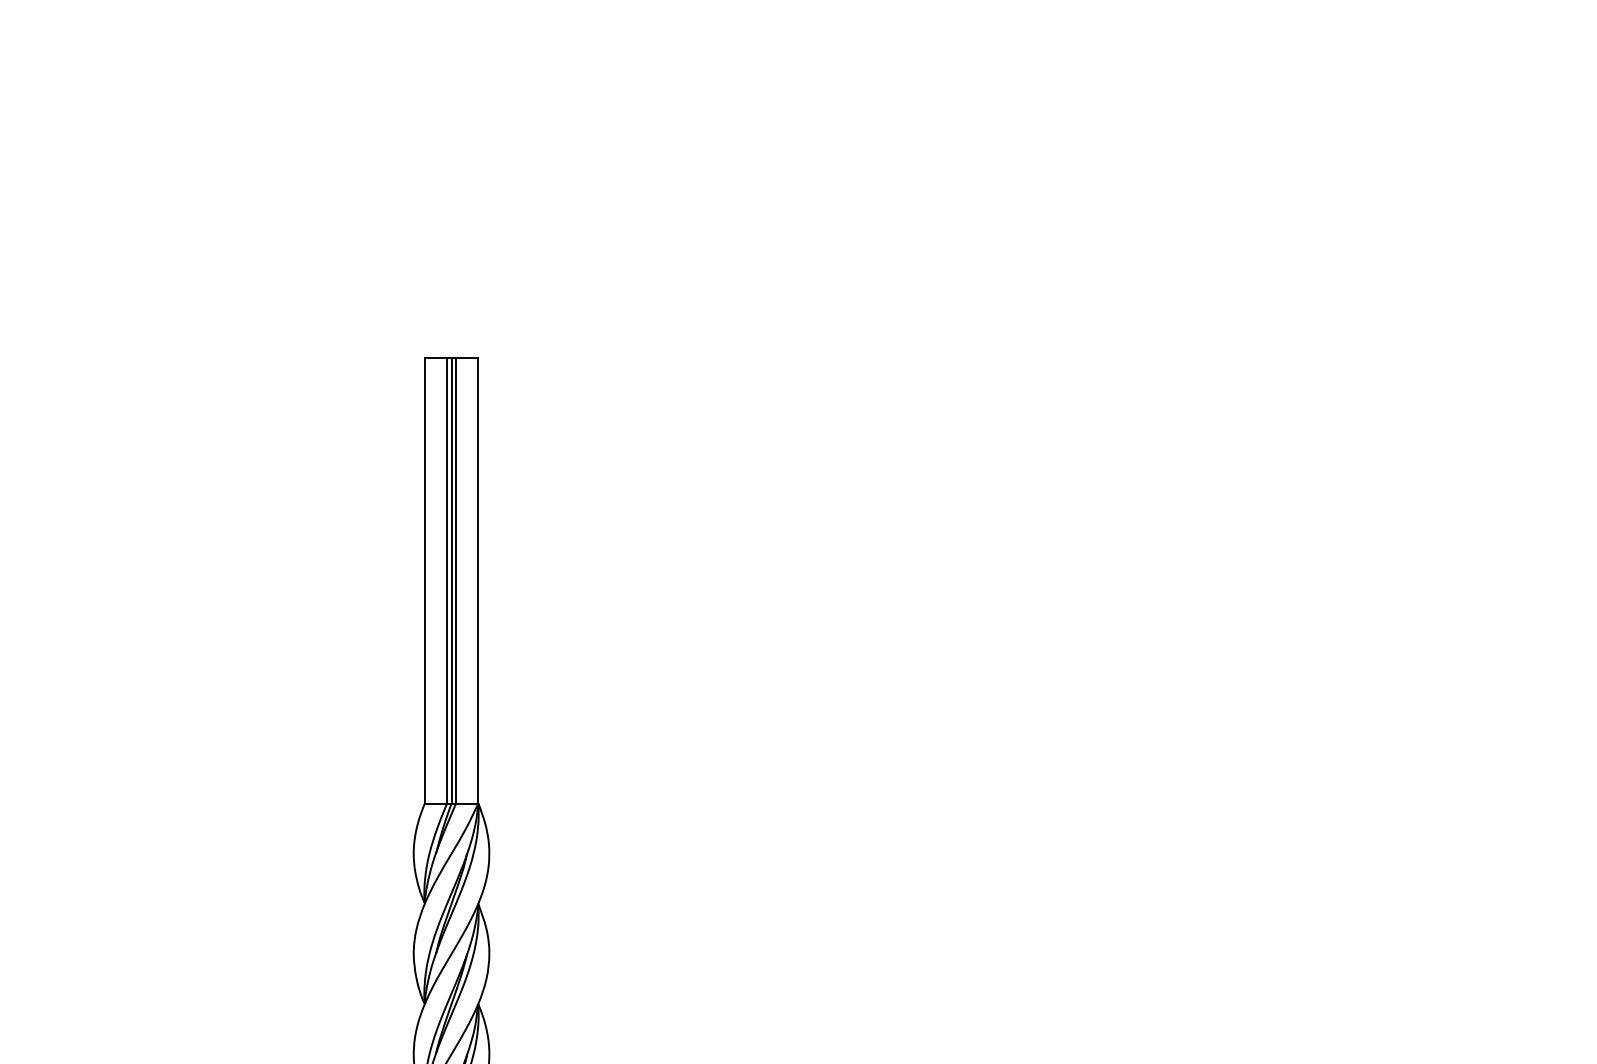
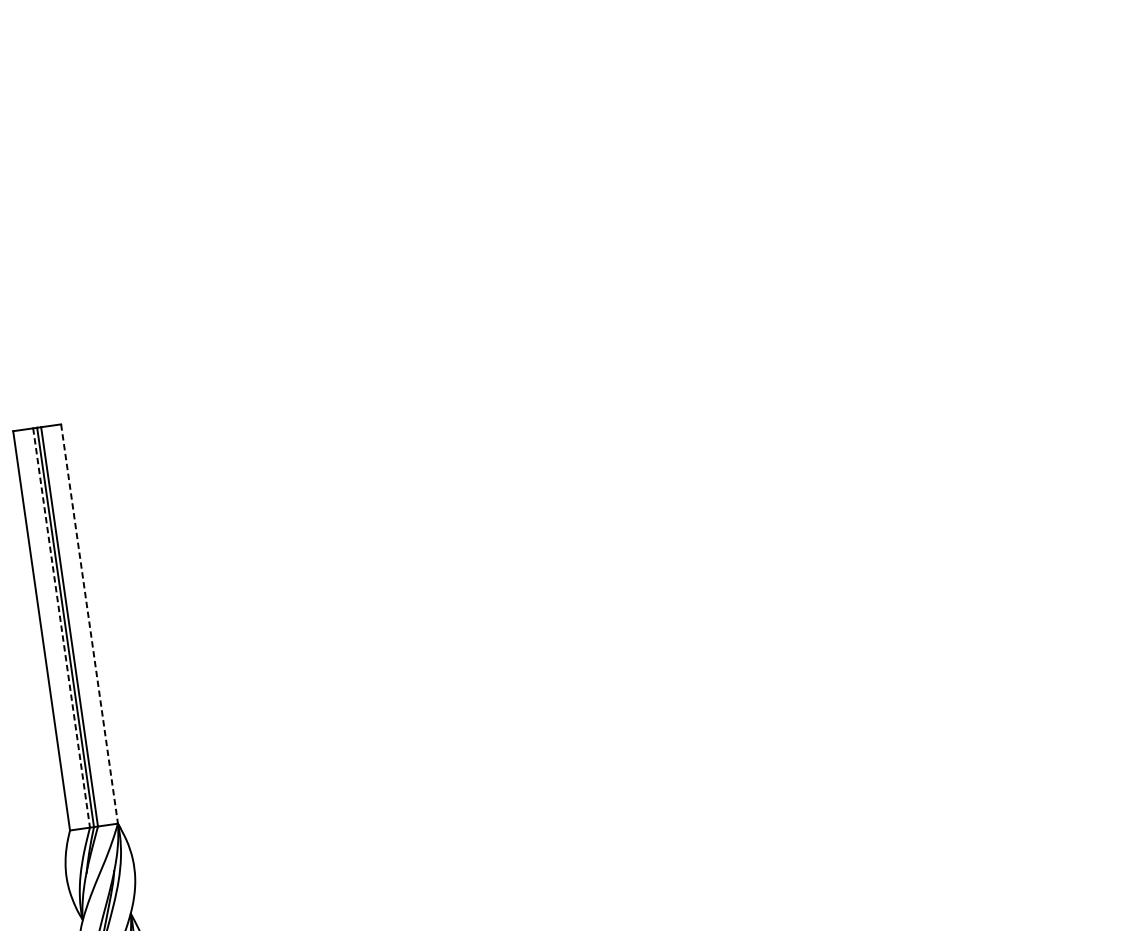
line: (447, 580) -> (61, 627), solid -> dashed
line: (478, 580) -> (89, 623), solid -> dashed

